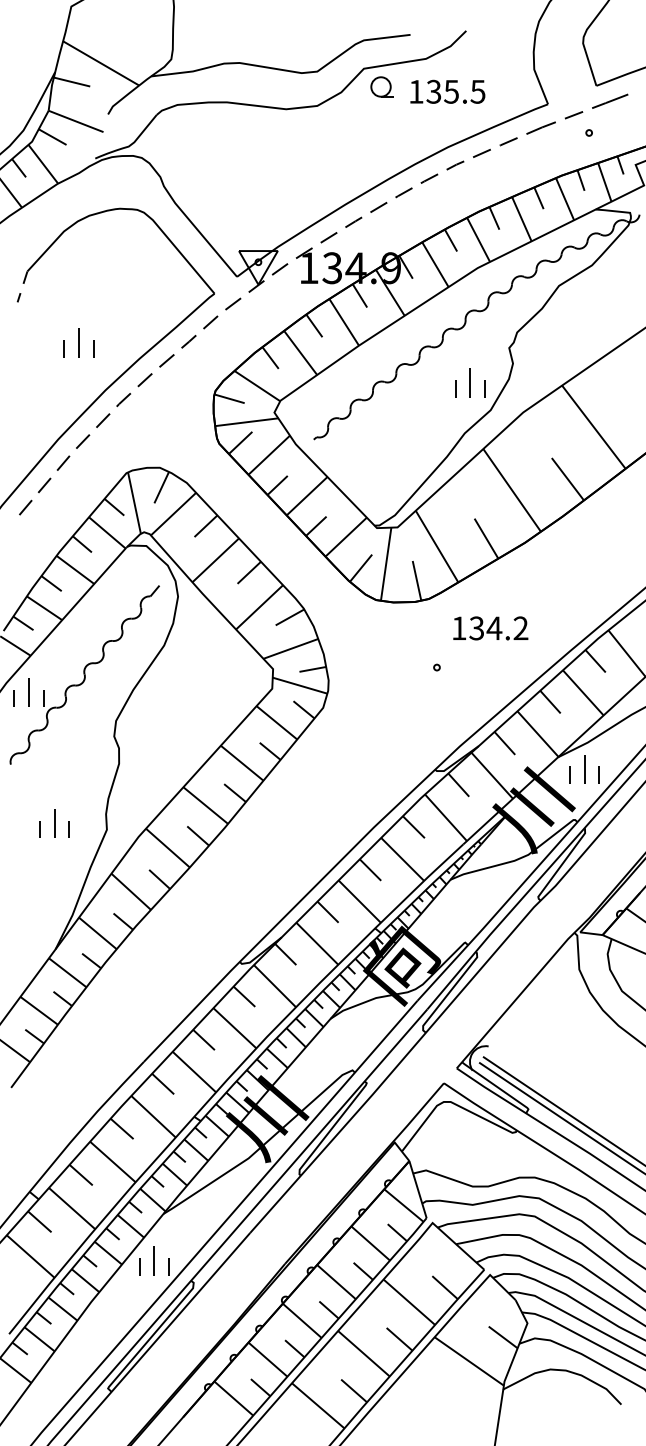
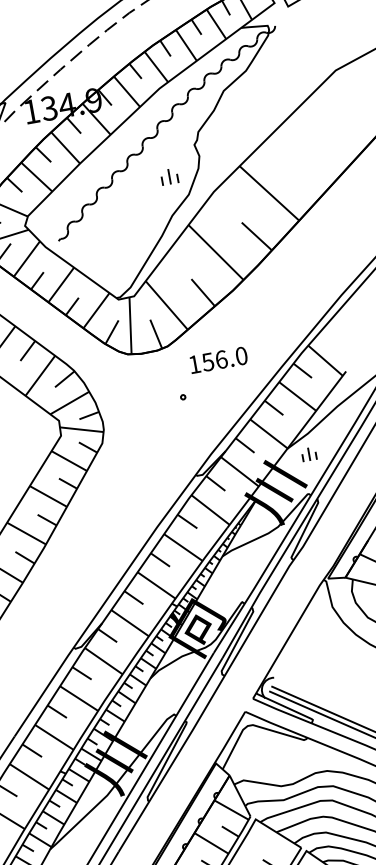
part: (470, 382) -> (169, 176), size x0.7
text: (499, 628) -> (225, 359), 134.2 -> 156.0
part: (584, 769) -> (309, 454), size x0.6

